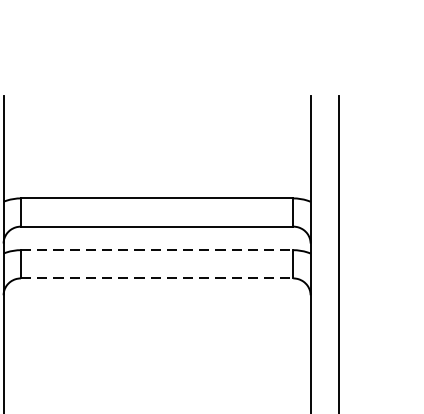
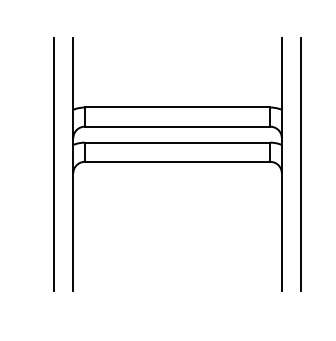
line: (158, 249) -> (178, 142), dashed -> solid
line: (158, 277) -> (178, 161), dashed -> solid

